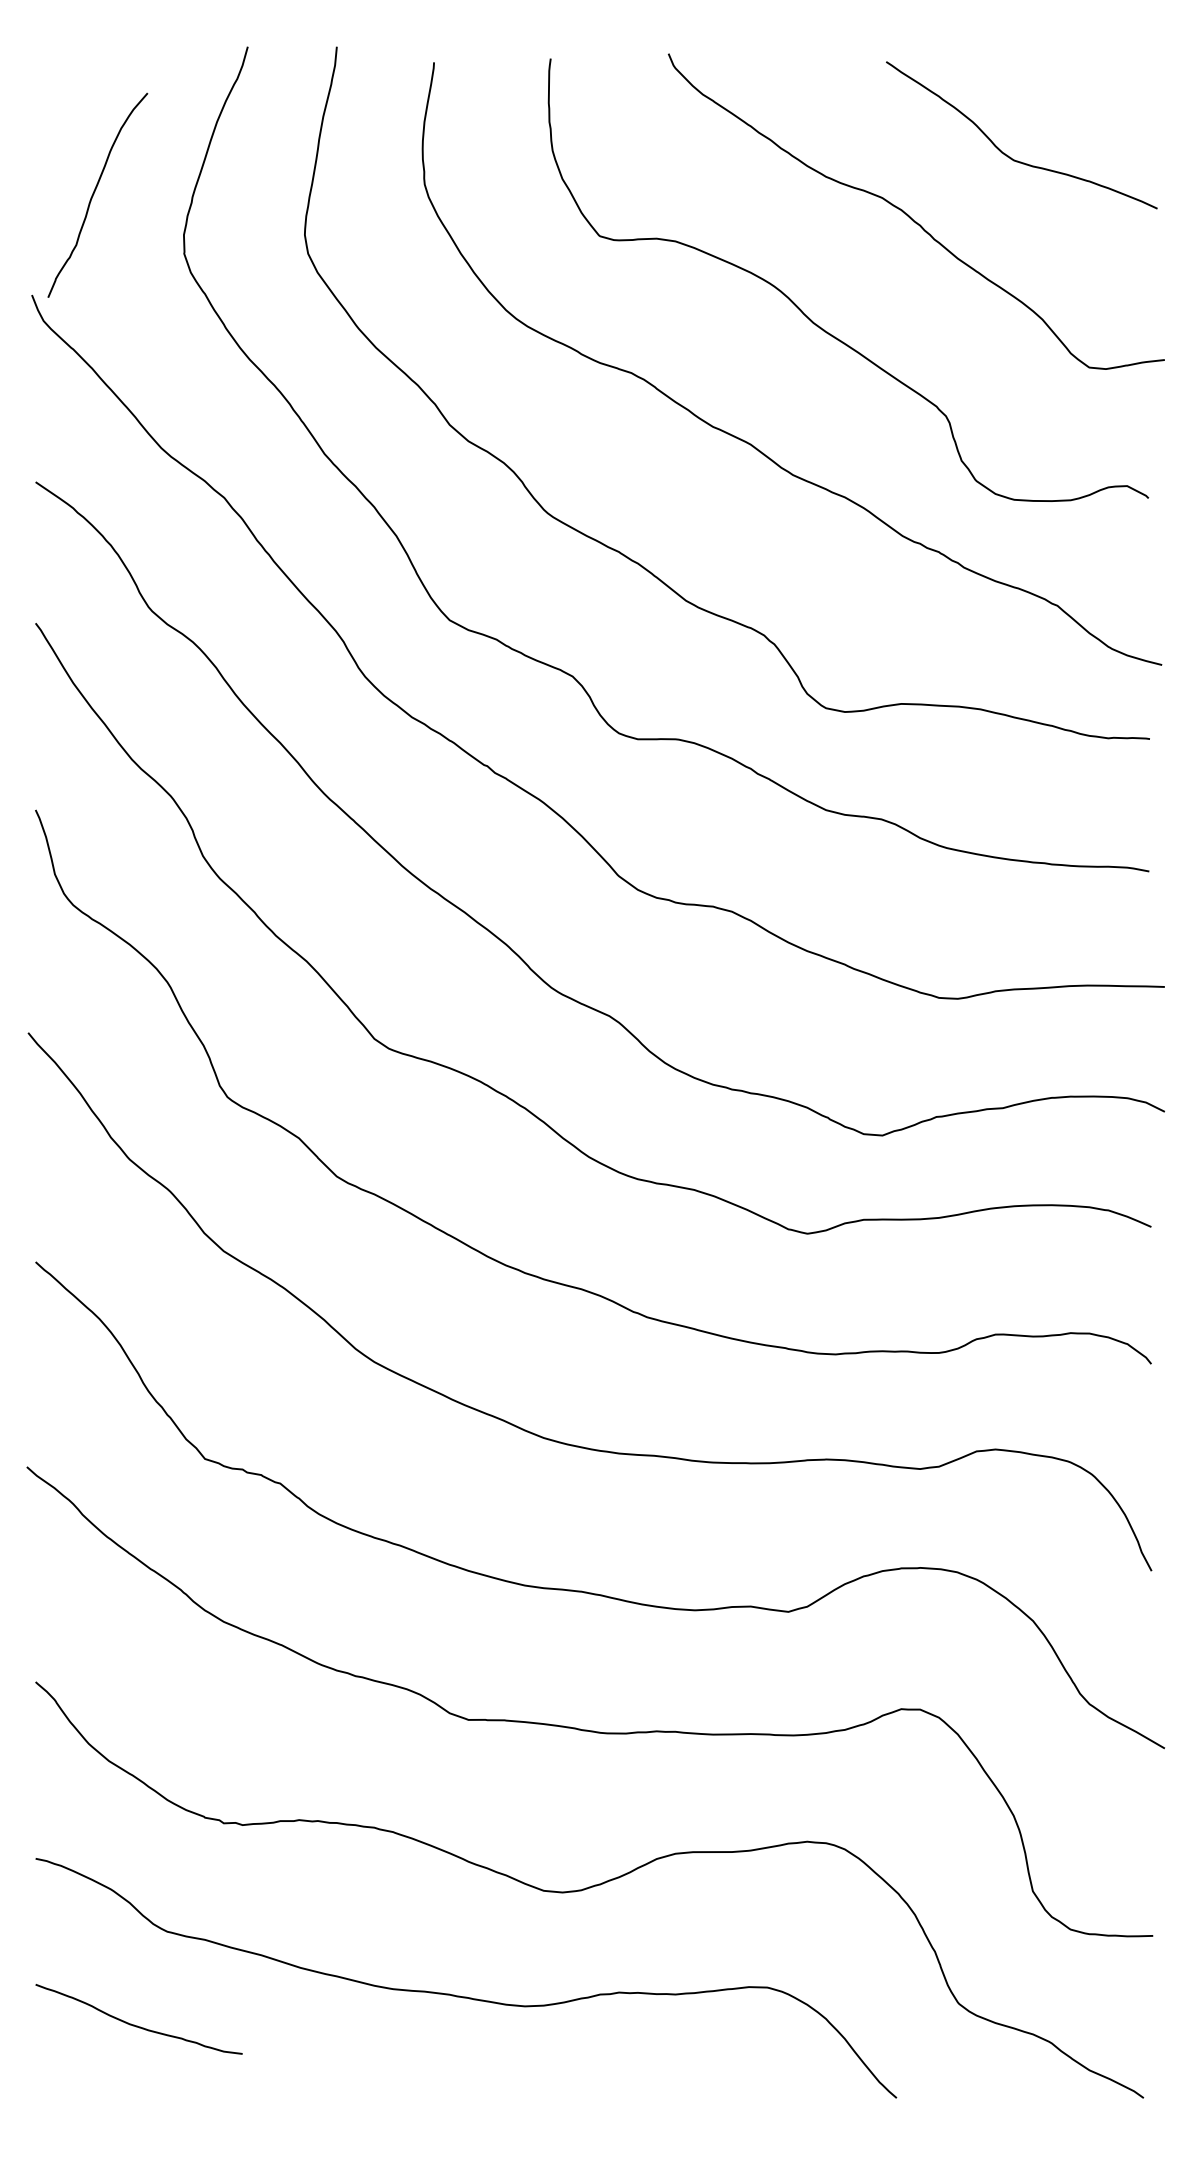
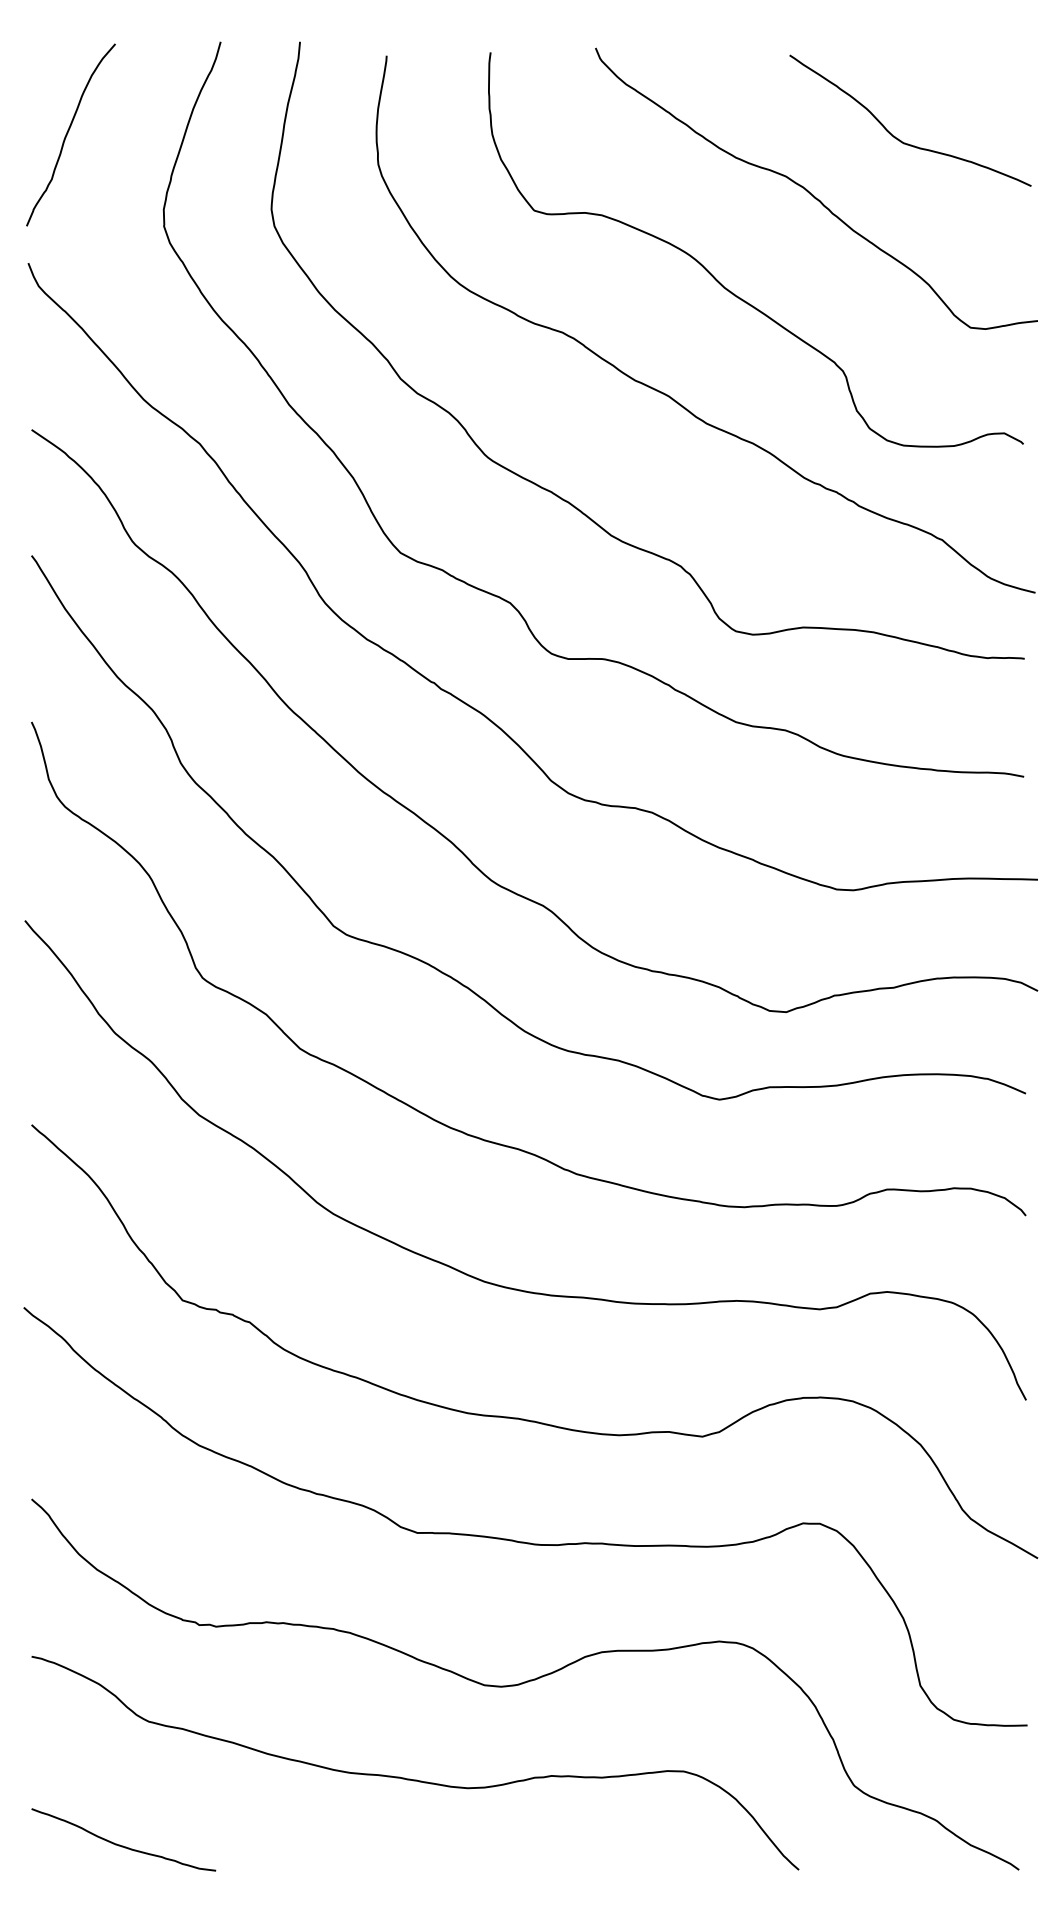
curve: (94, 194) -> (68, 134), moved
curve: (137, 2025) -> (122, 1845), moved

